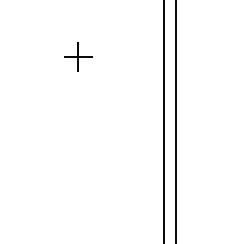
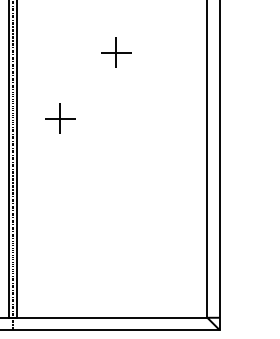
part: (25, 119) -> (60, 118), added

